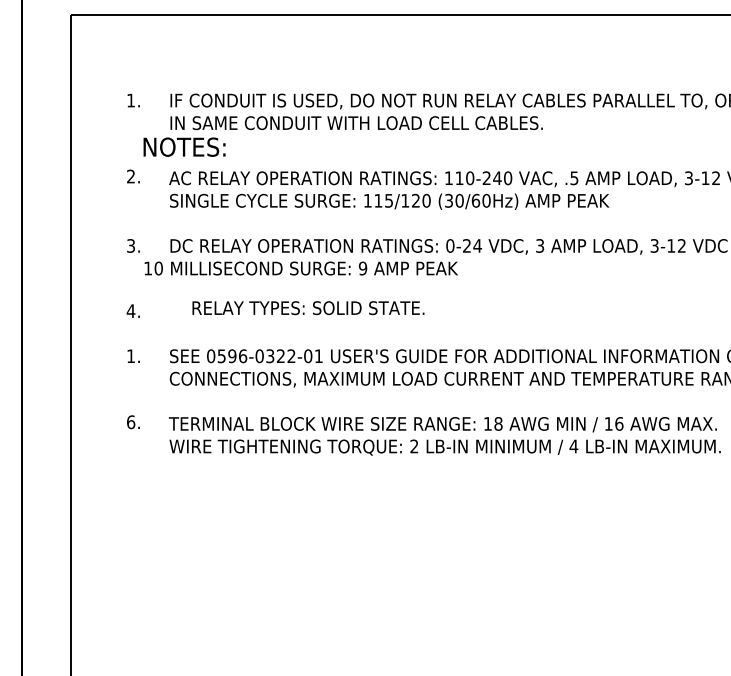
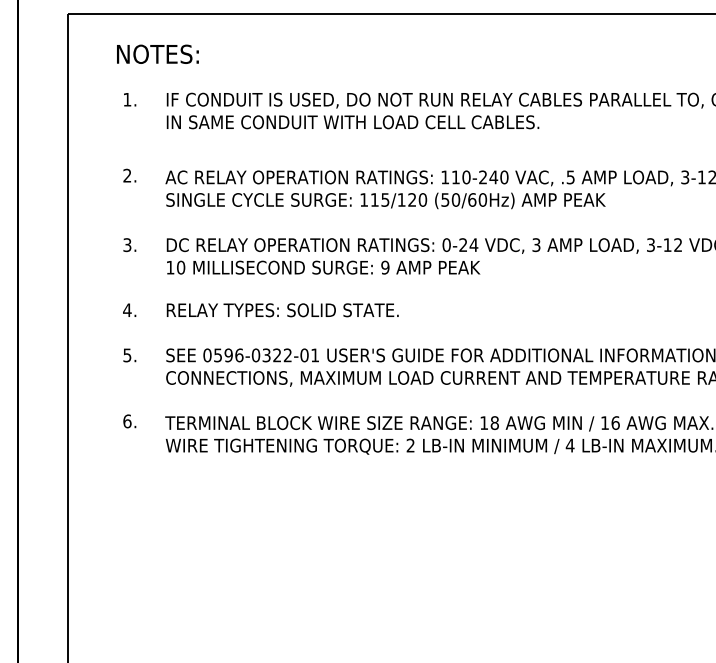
text: (184, 146) -> (157, 53), moved
text: (448, 199) -> (444, 198), (30/60Hz) -> (50/60Hz)
text: (300, 268) -> (322, 267), moved
text: (308, 308) -> (282, 310), moved
text: (130, 356) -> (126, 355), 1. -> 5.

